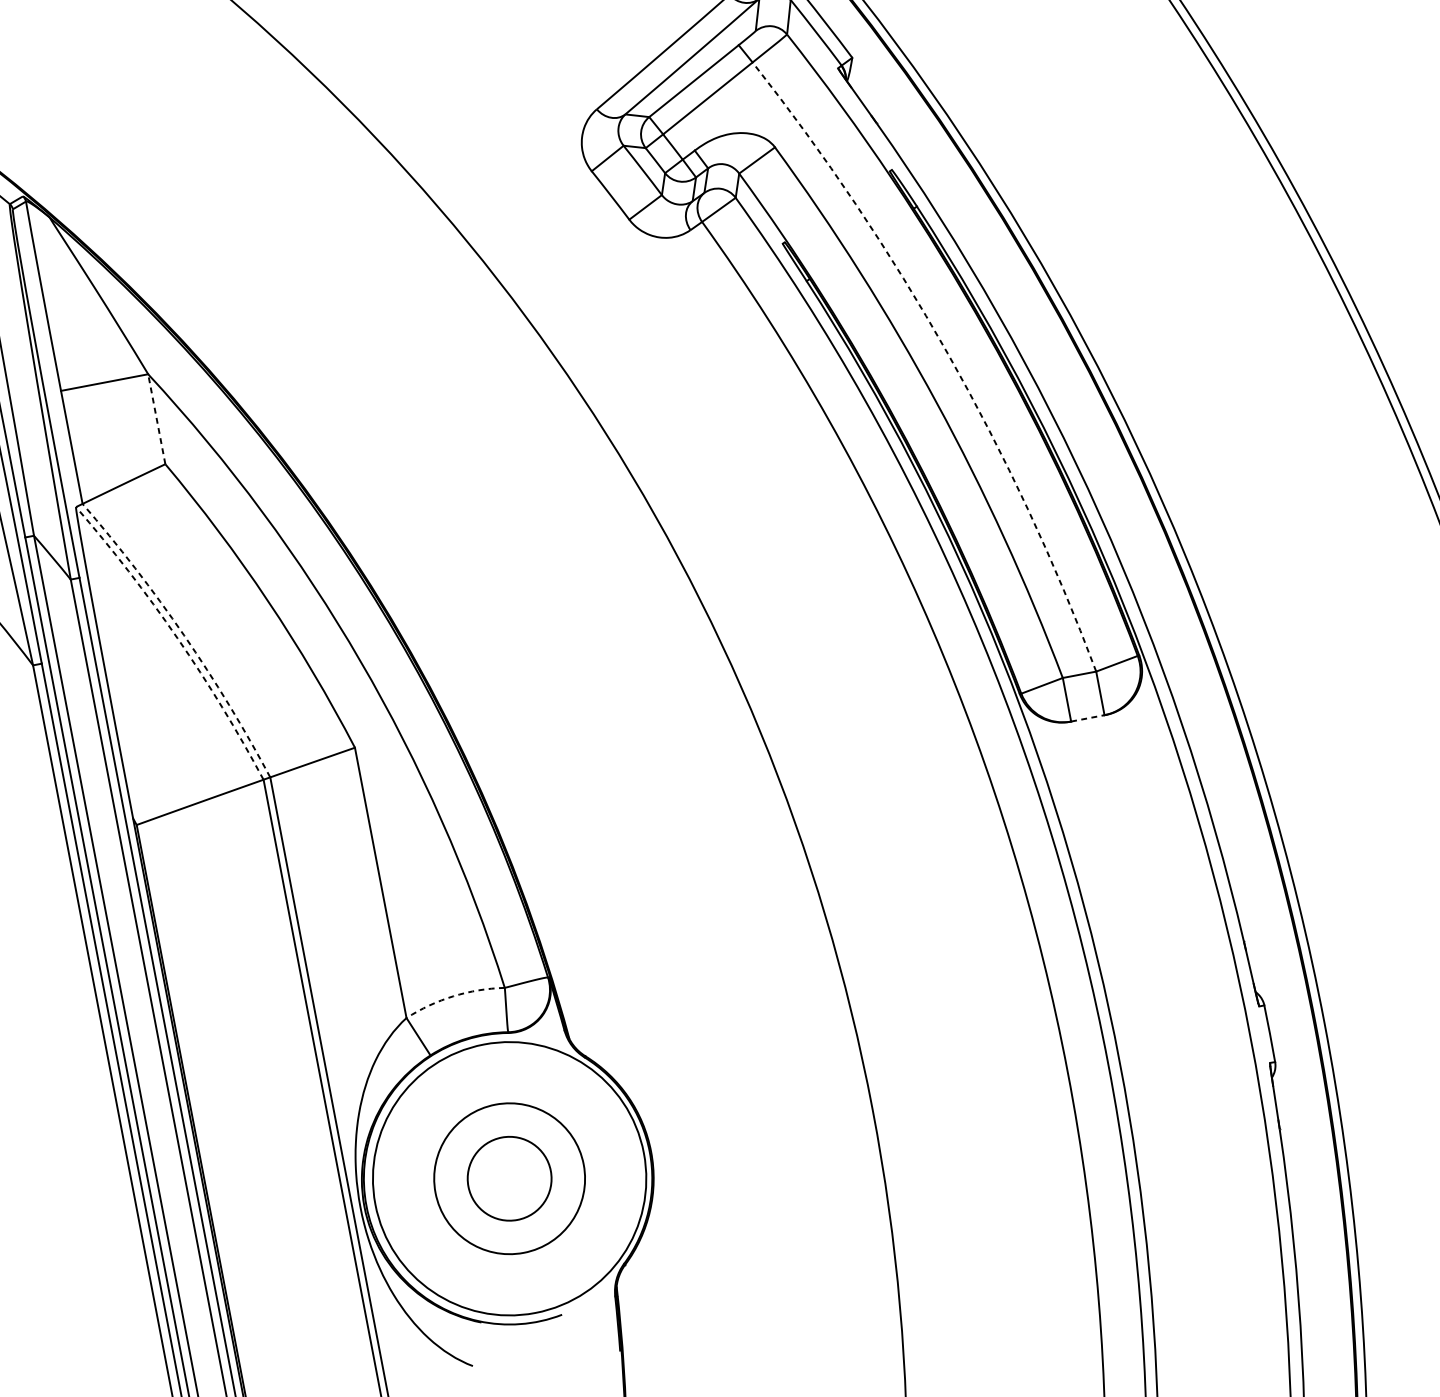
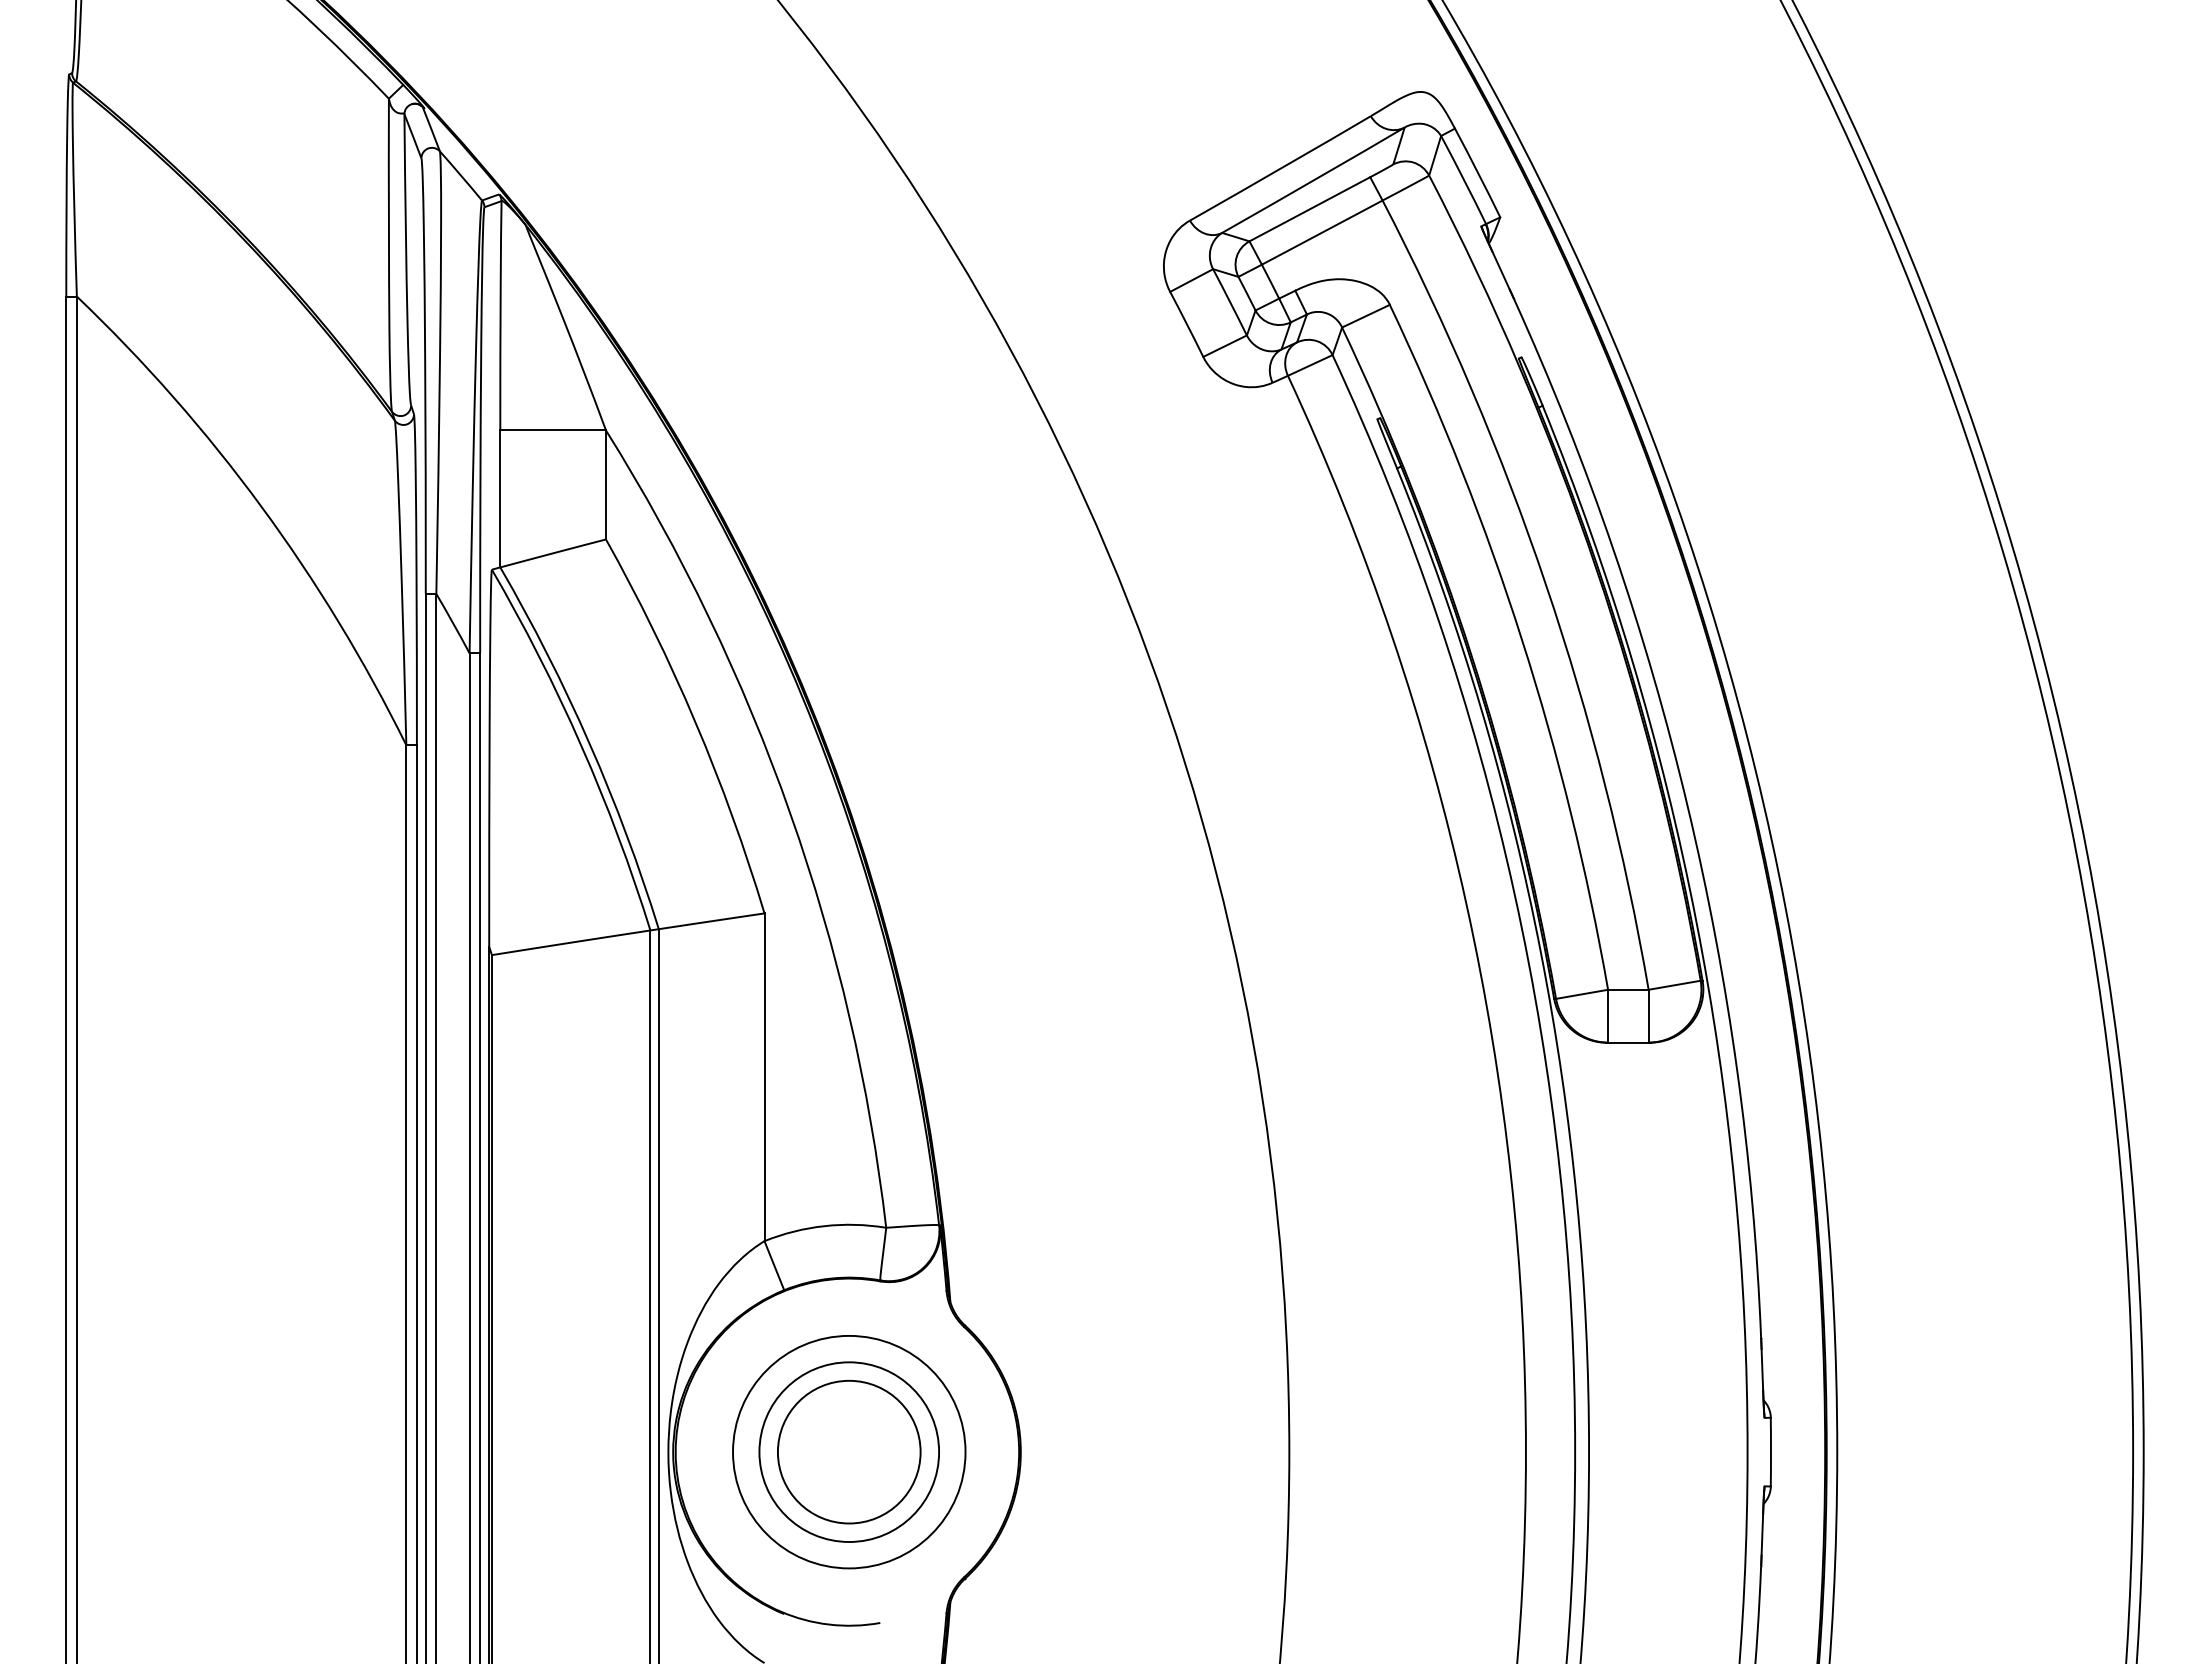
arc: (948, 353) -> (1546, 584), dashed -> solid
line: (156, 418) -> (605, 484), dashed -> solid
arc: (183, 635) -> (589, 743), dashed -> solid
arc: (177, 638) -> (581, 745), dashed -> solid
line: (1087, 718) -> (1628, 1042), dashed -> solid
arc: (453, 996) -> (824, 1226), dashed -> solid
circle: (508, 1178) -> (848, 1451), size x1.43
circle: (509, 1178) -> (849, 1451), size x0.71

